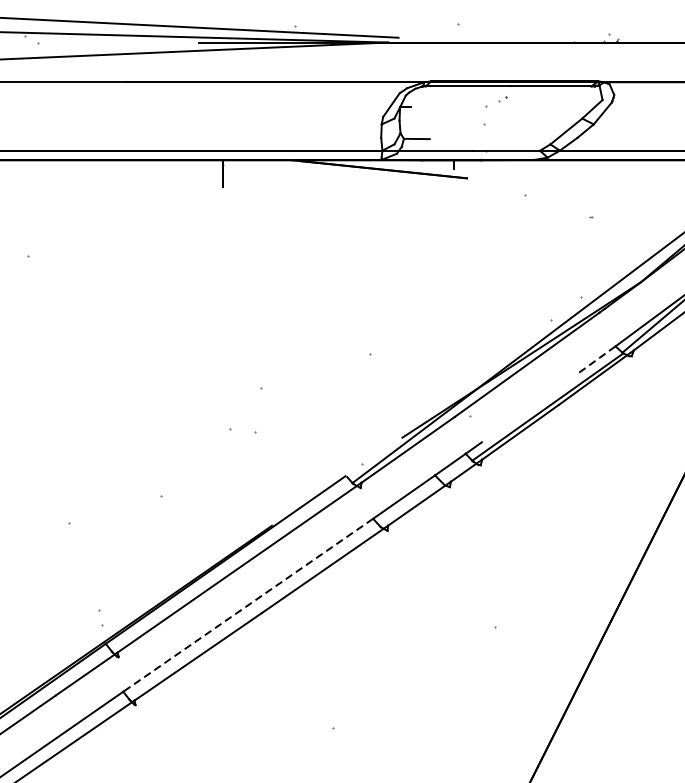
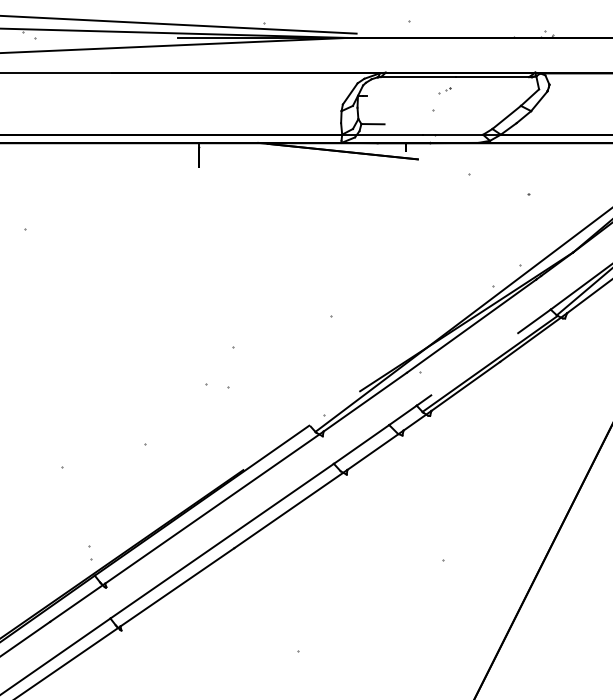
part: (496, 101) -> (444, 90), size x0.62
line: (597, 359) -> (534, 321), dashed -> solid
line: (248, 605) -> (222, 541), dashed -> solid

